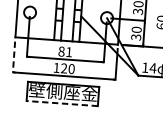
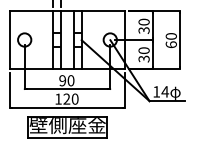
text: (65, 51) -> (66, 80), 81 -> 90
line: (14, 57) -> (10, 90), dashed -> solid
line: (62, 103) -> (67, 138), dashed -> solid

